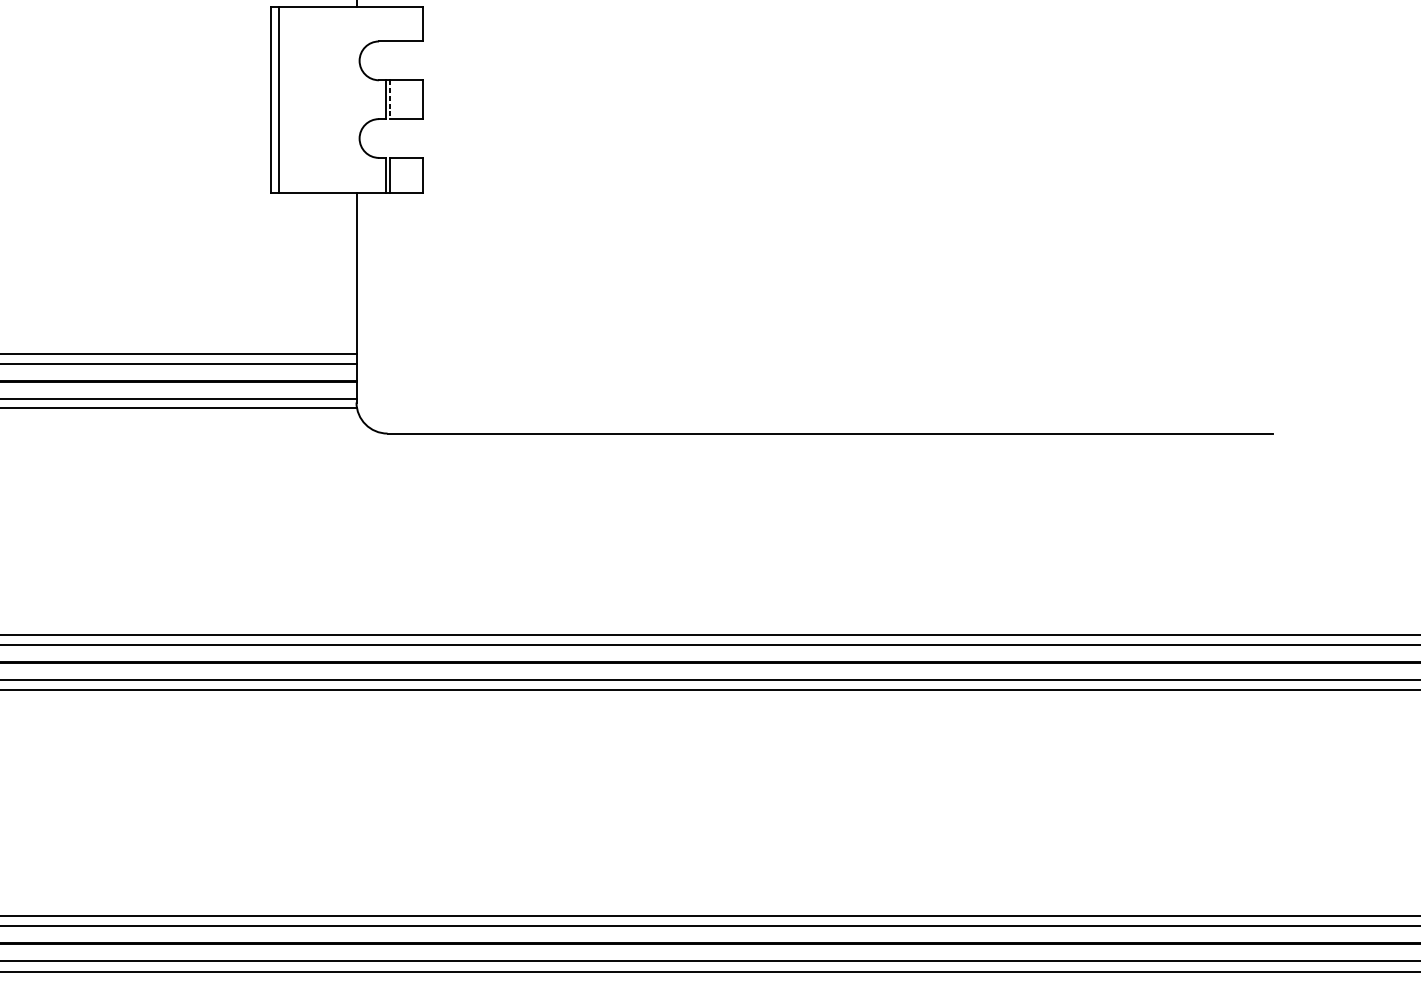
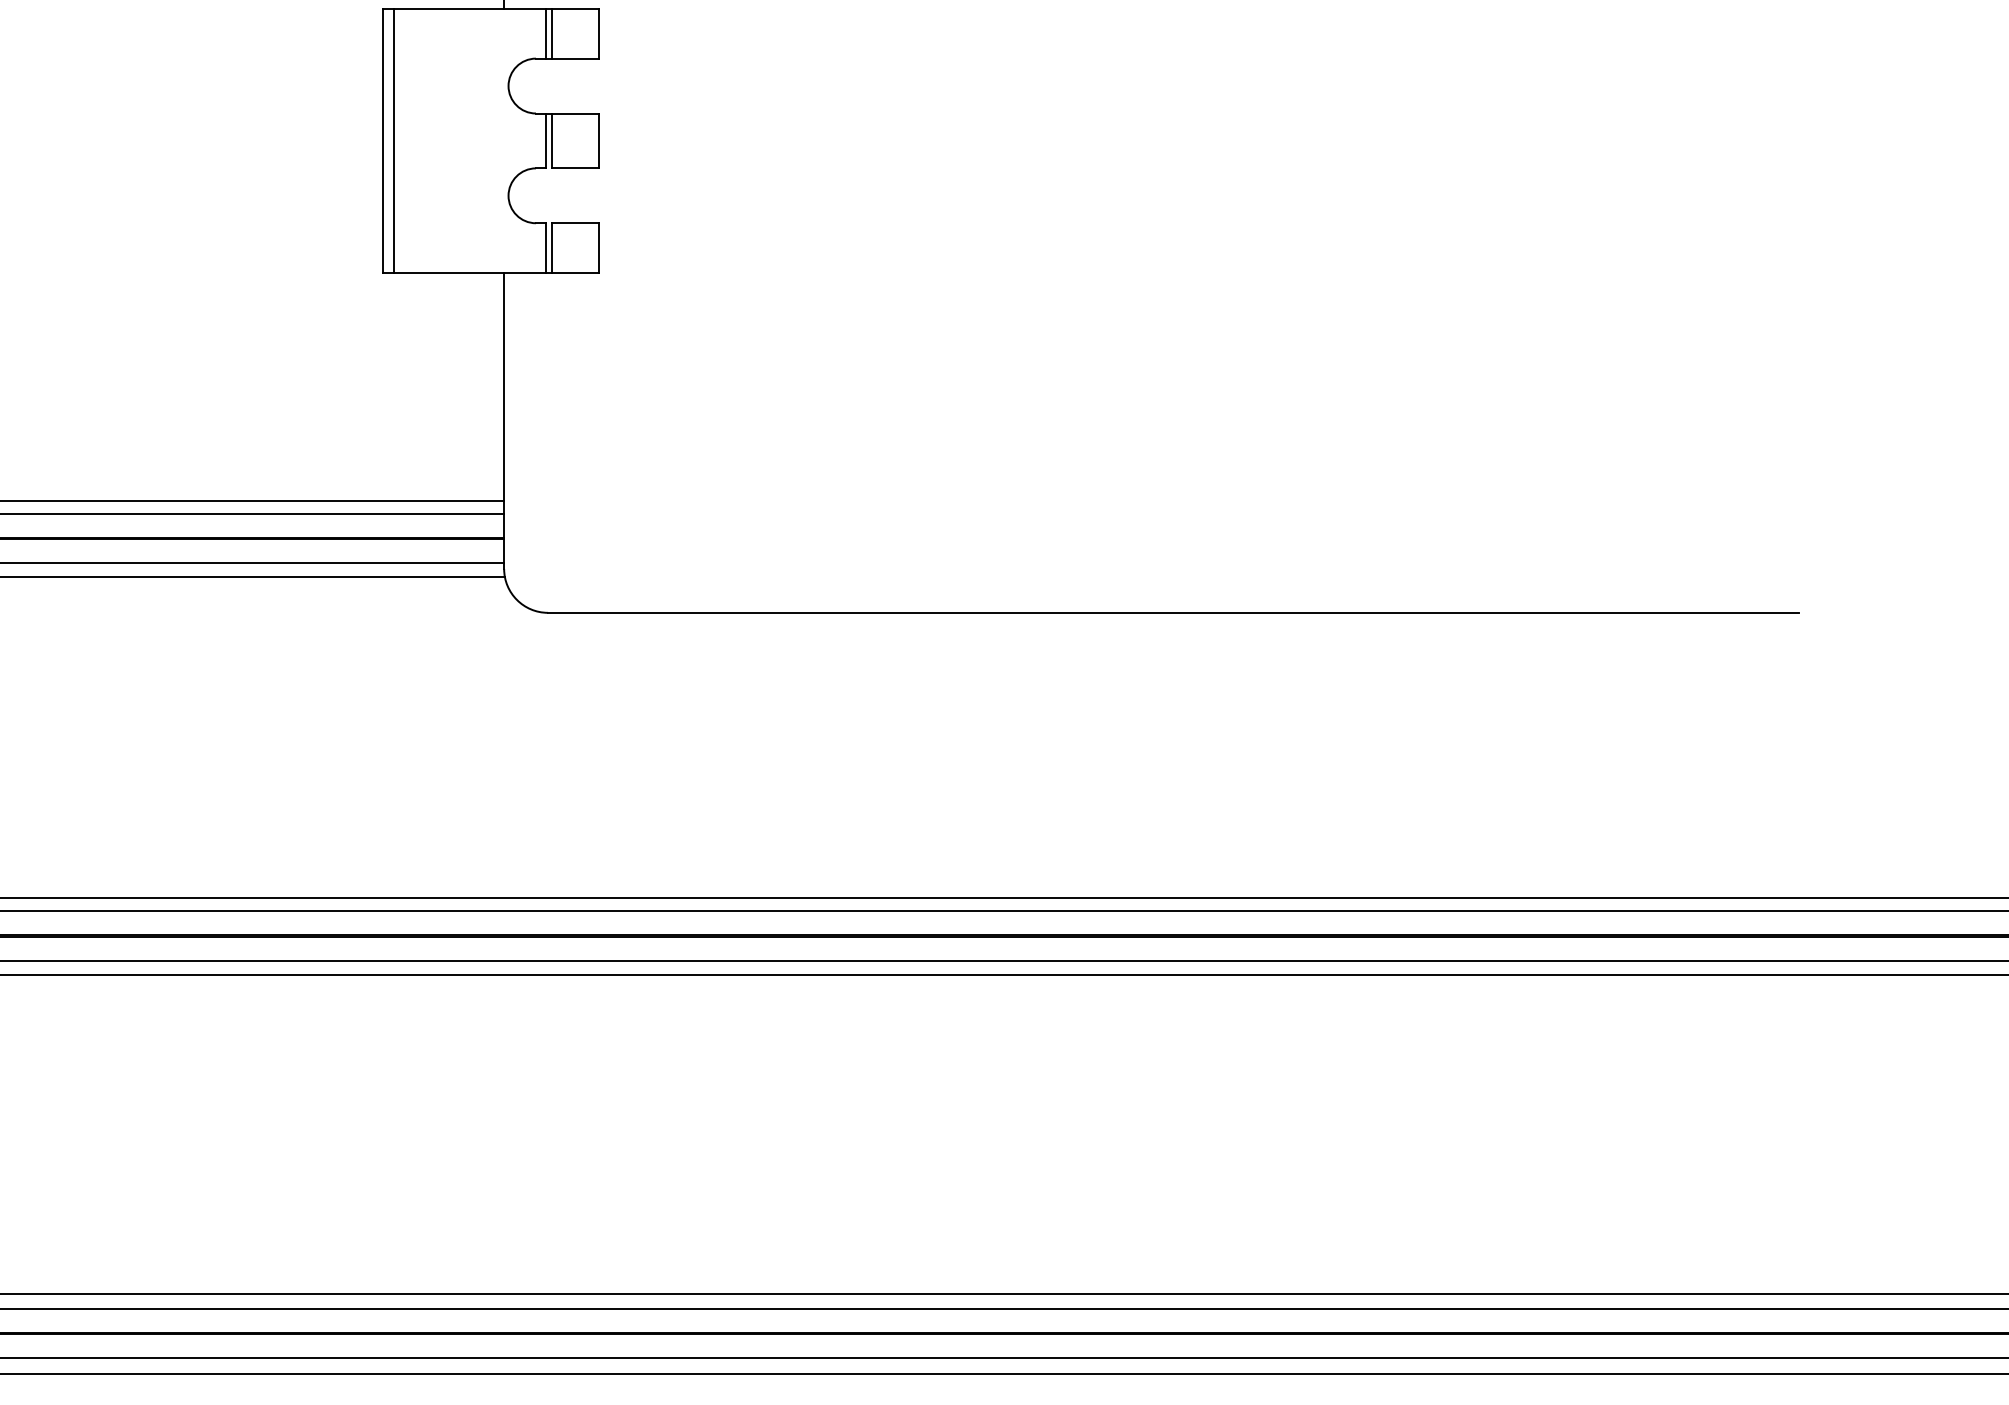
line: (386, 23) -> (546, 33), added
line: (390, 23) -> (551, 33), added
line: (390, 100) -> (551, 141), dashed -> solid

